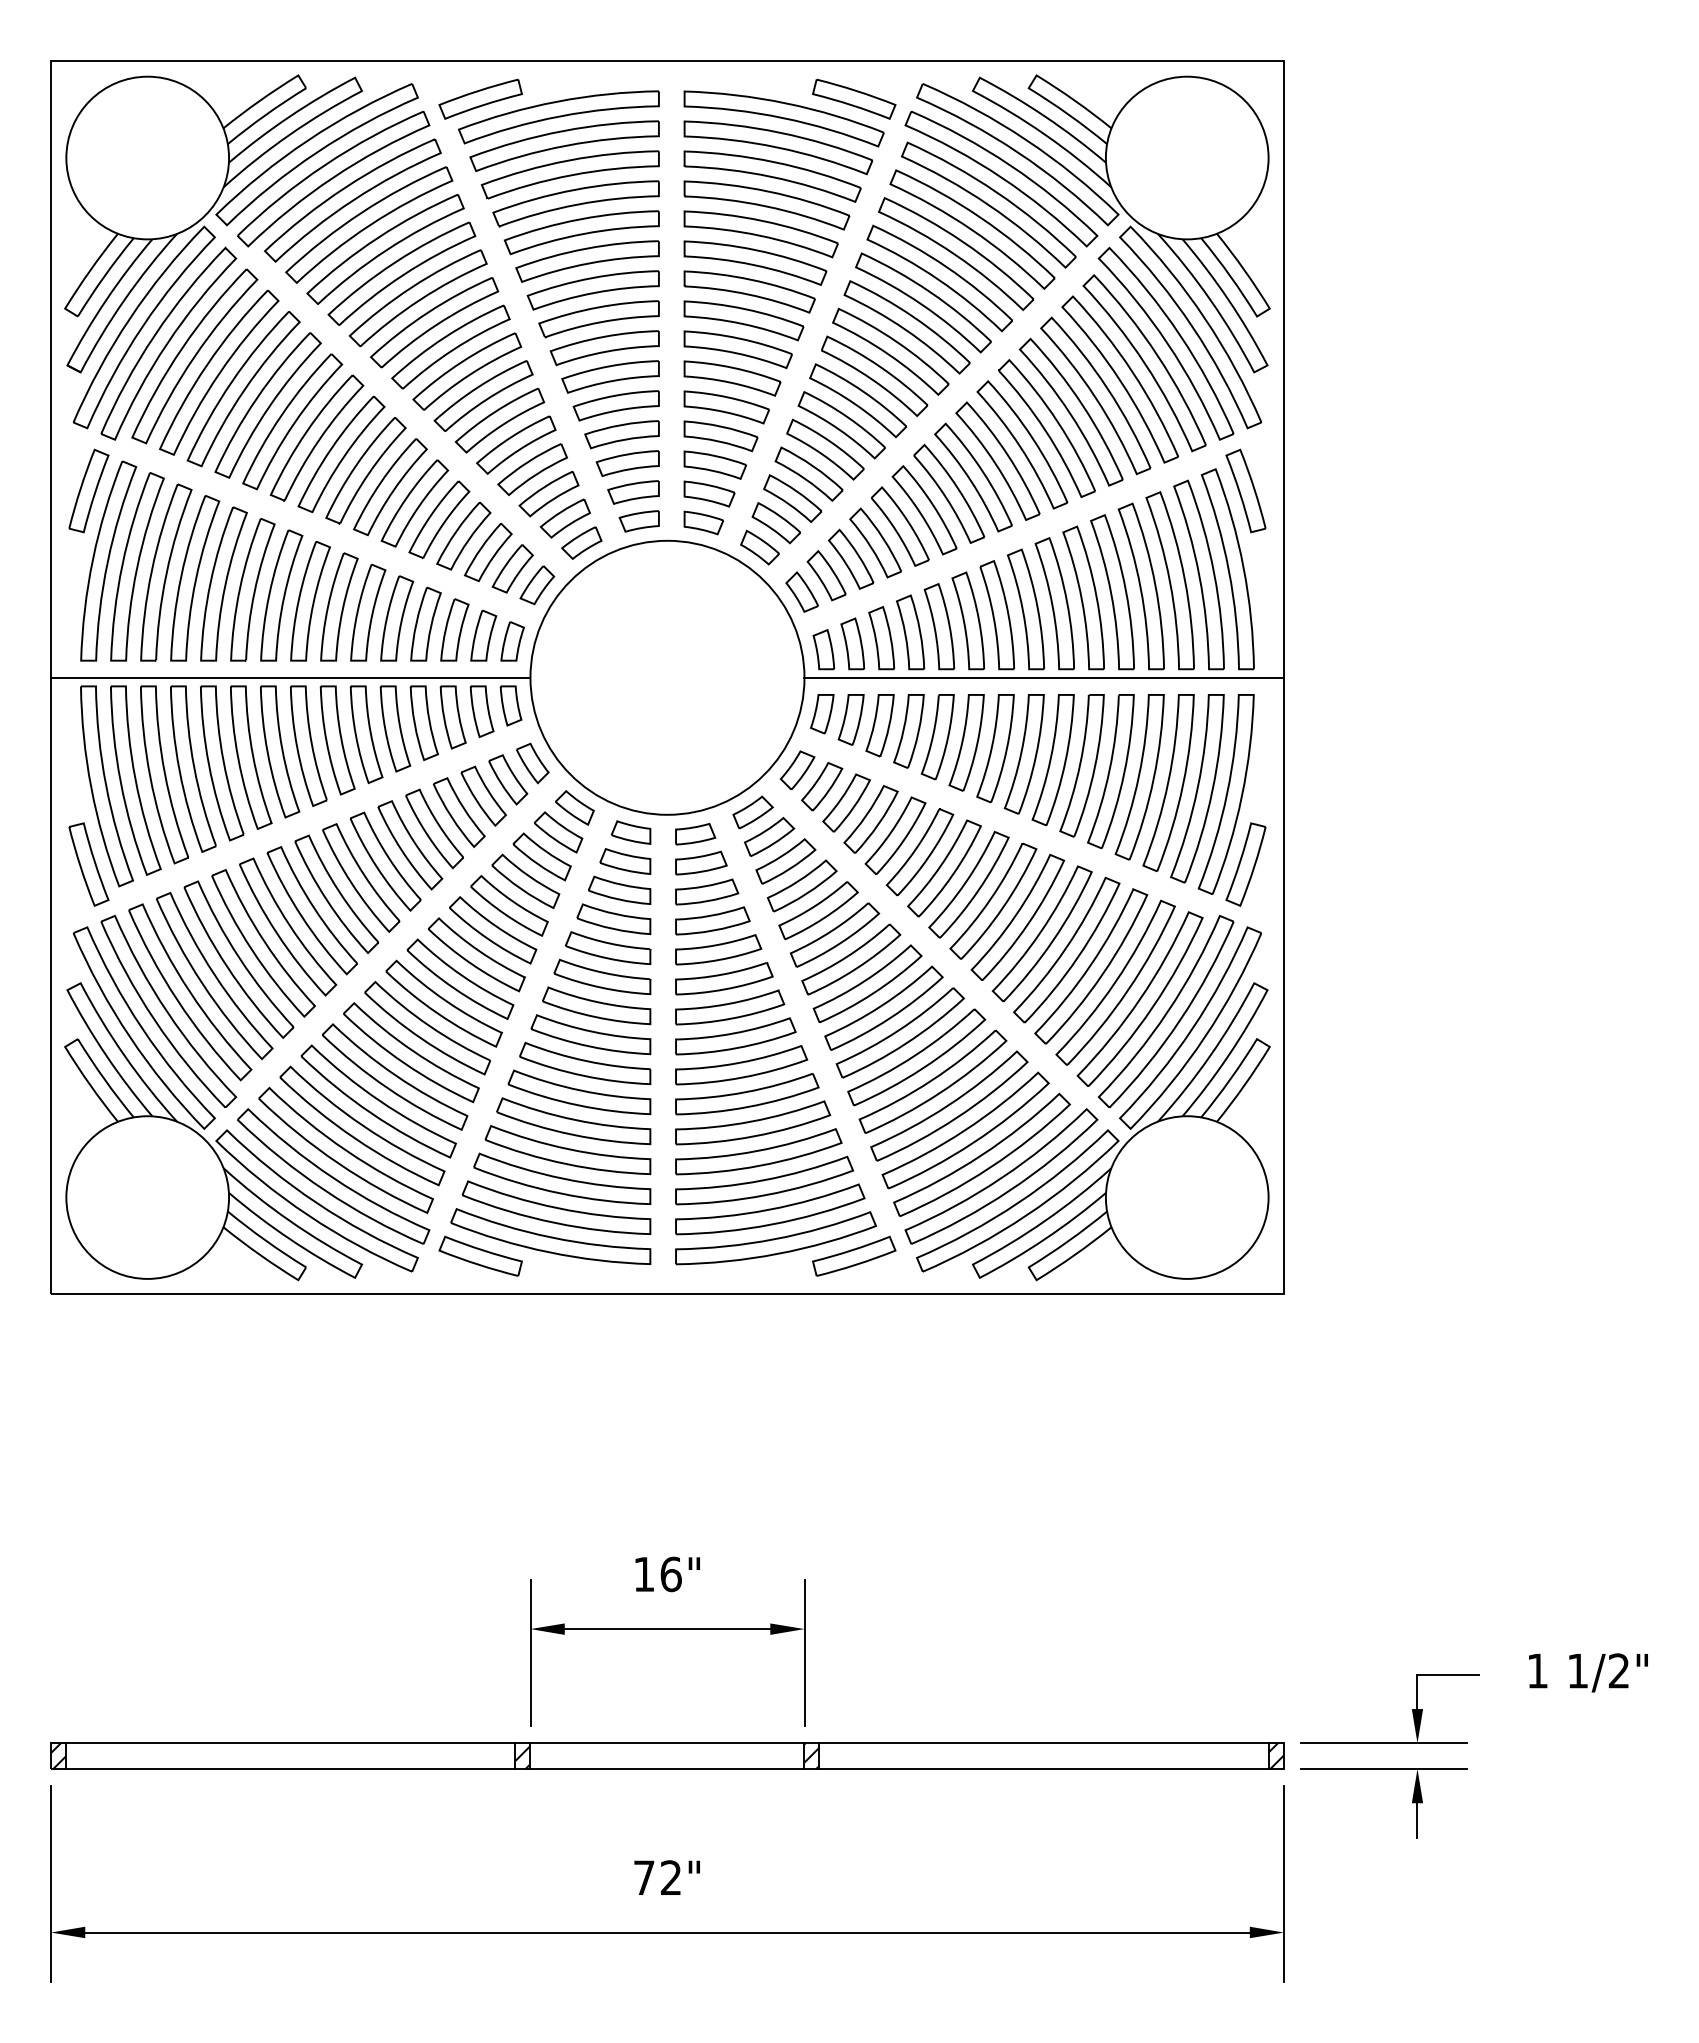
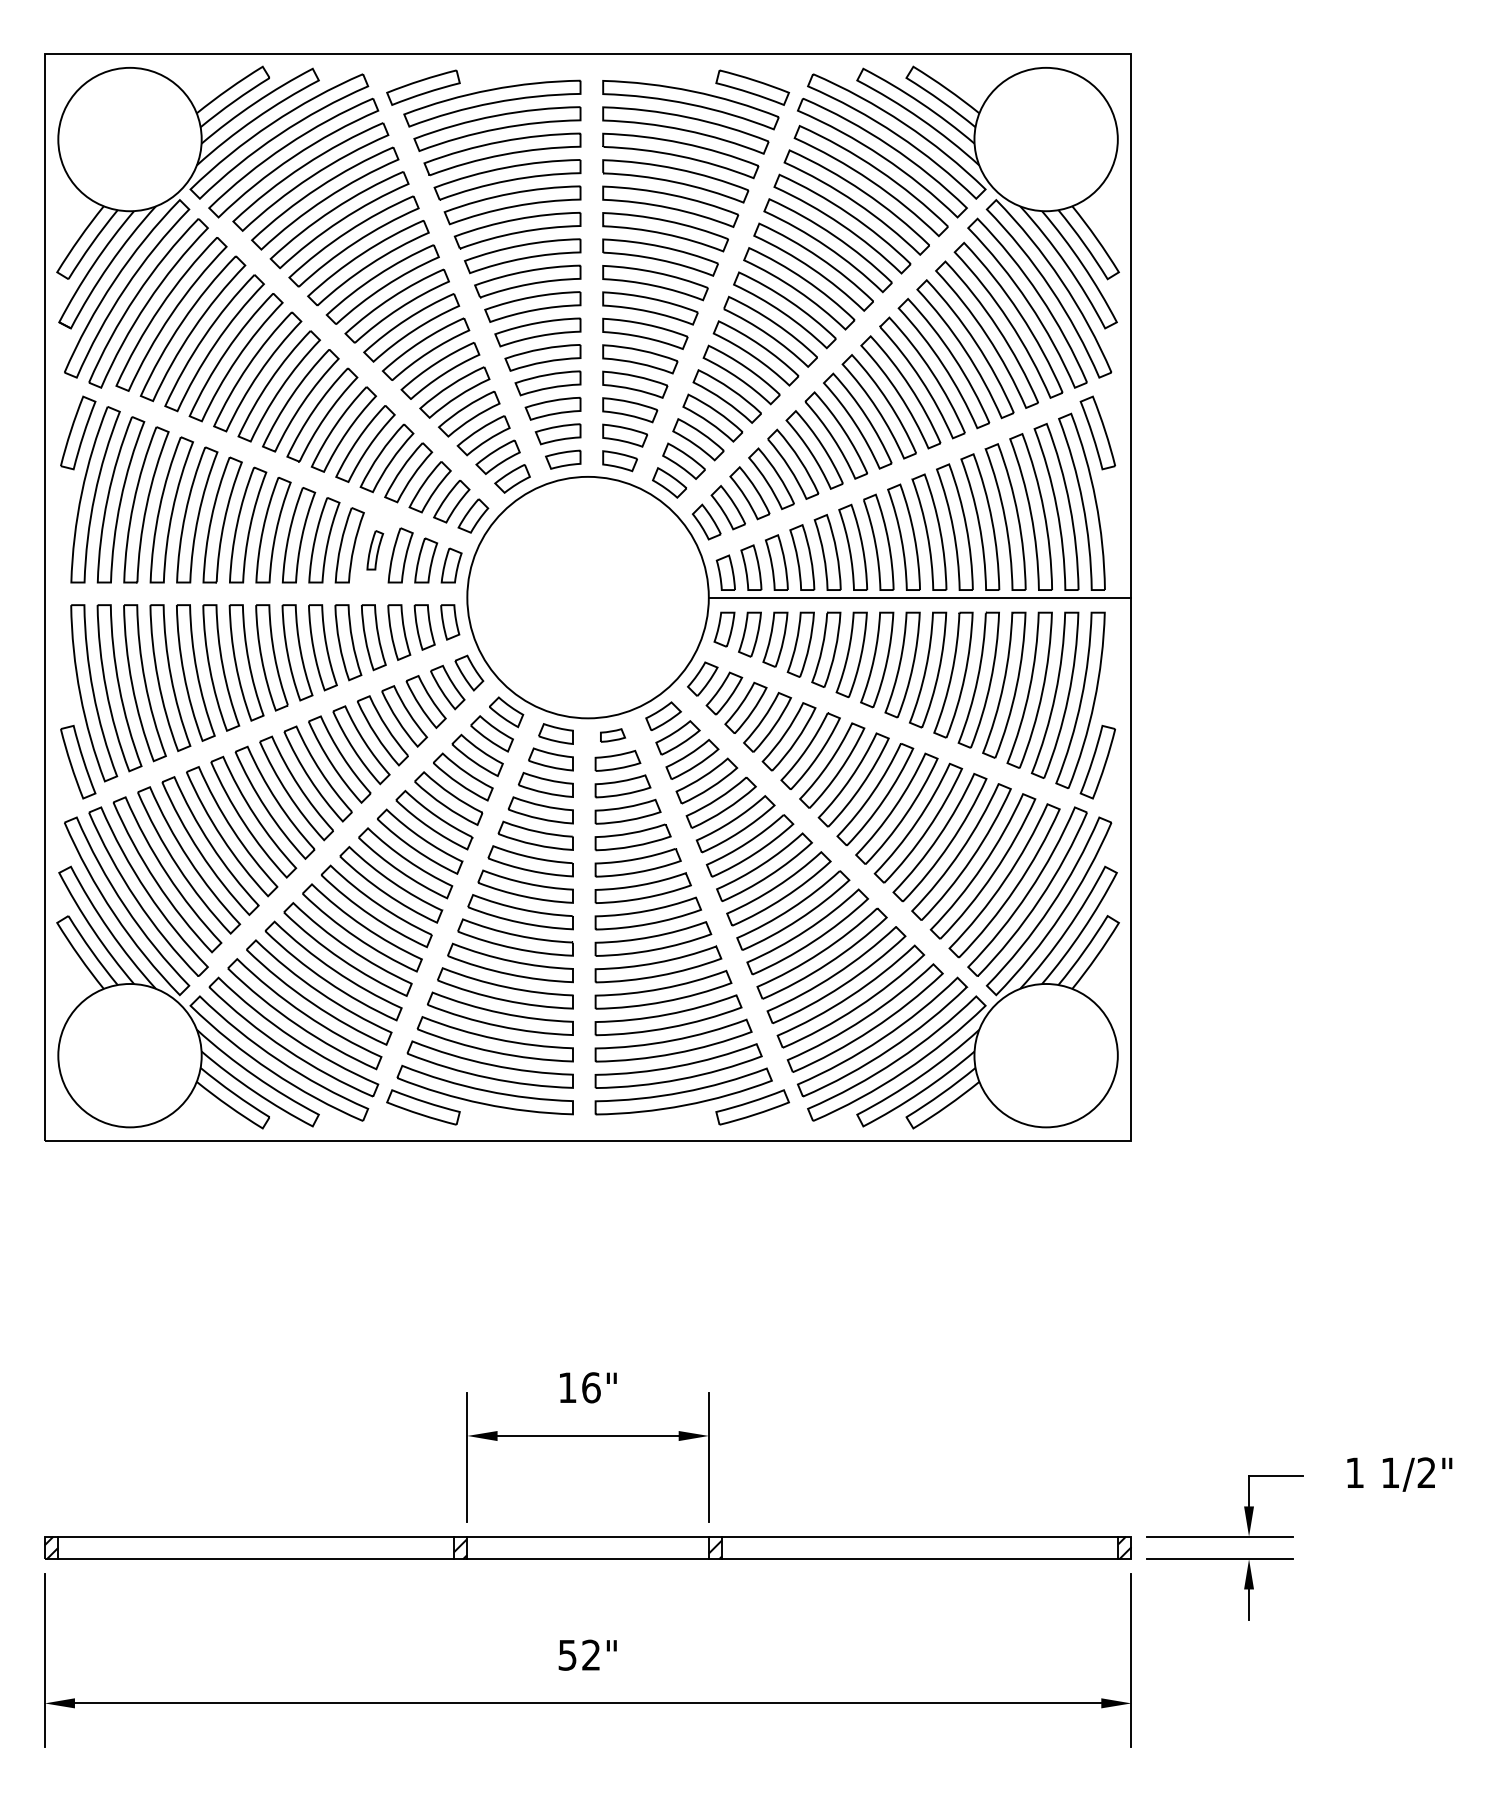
part: (425, 623) -> (374, 549), size x0.6
line: (290, 677) -> (255, 597), removed
part: (695, 834) -> (612, 735), size x0.7
text: (644, 1877) -> (567, 1654), 72" -> 52"

